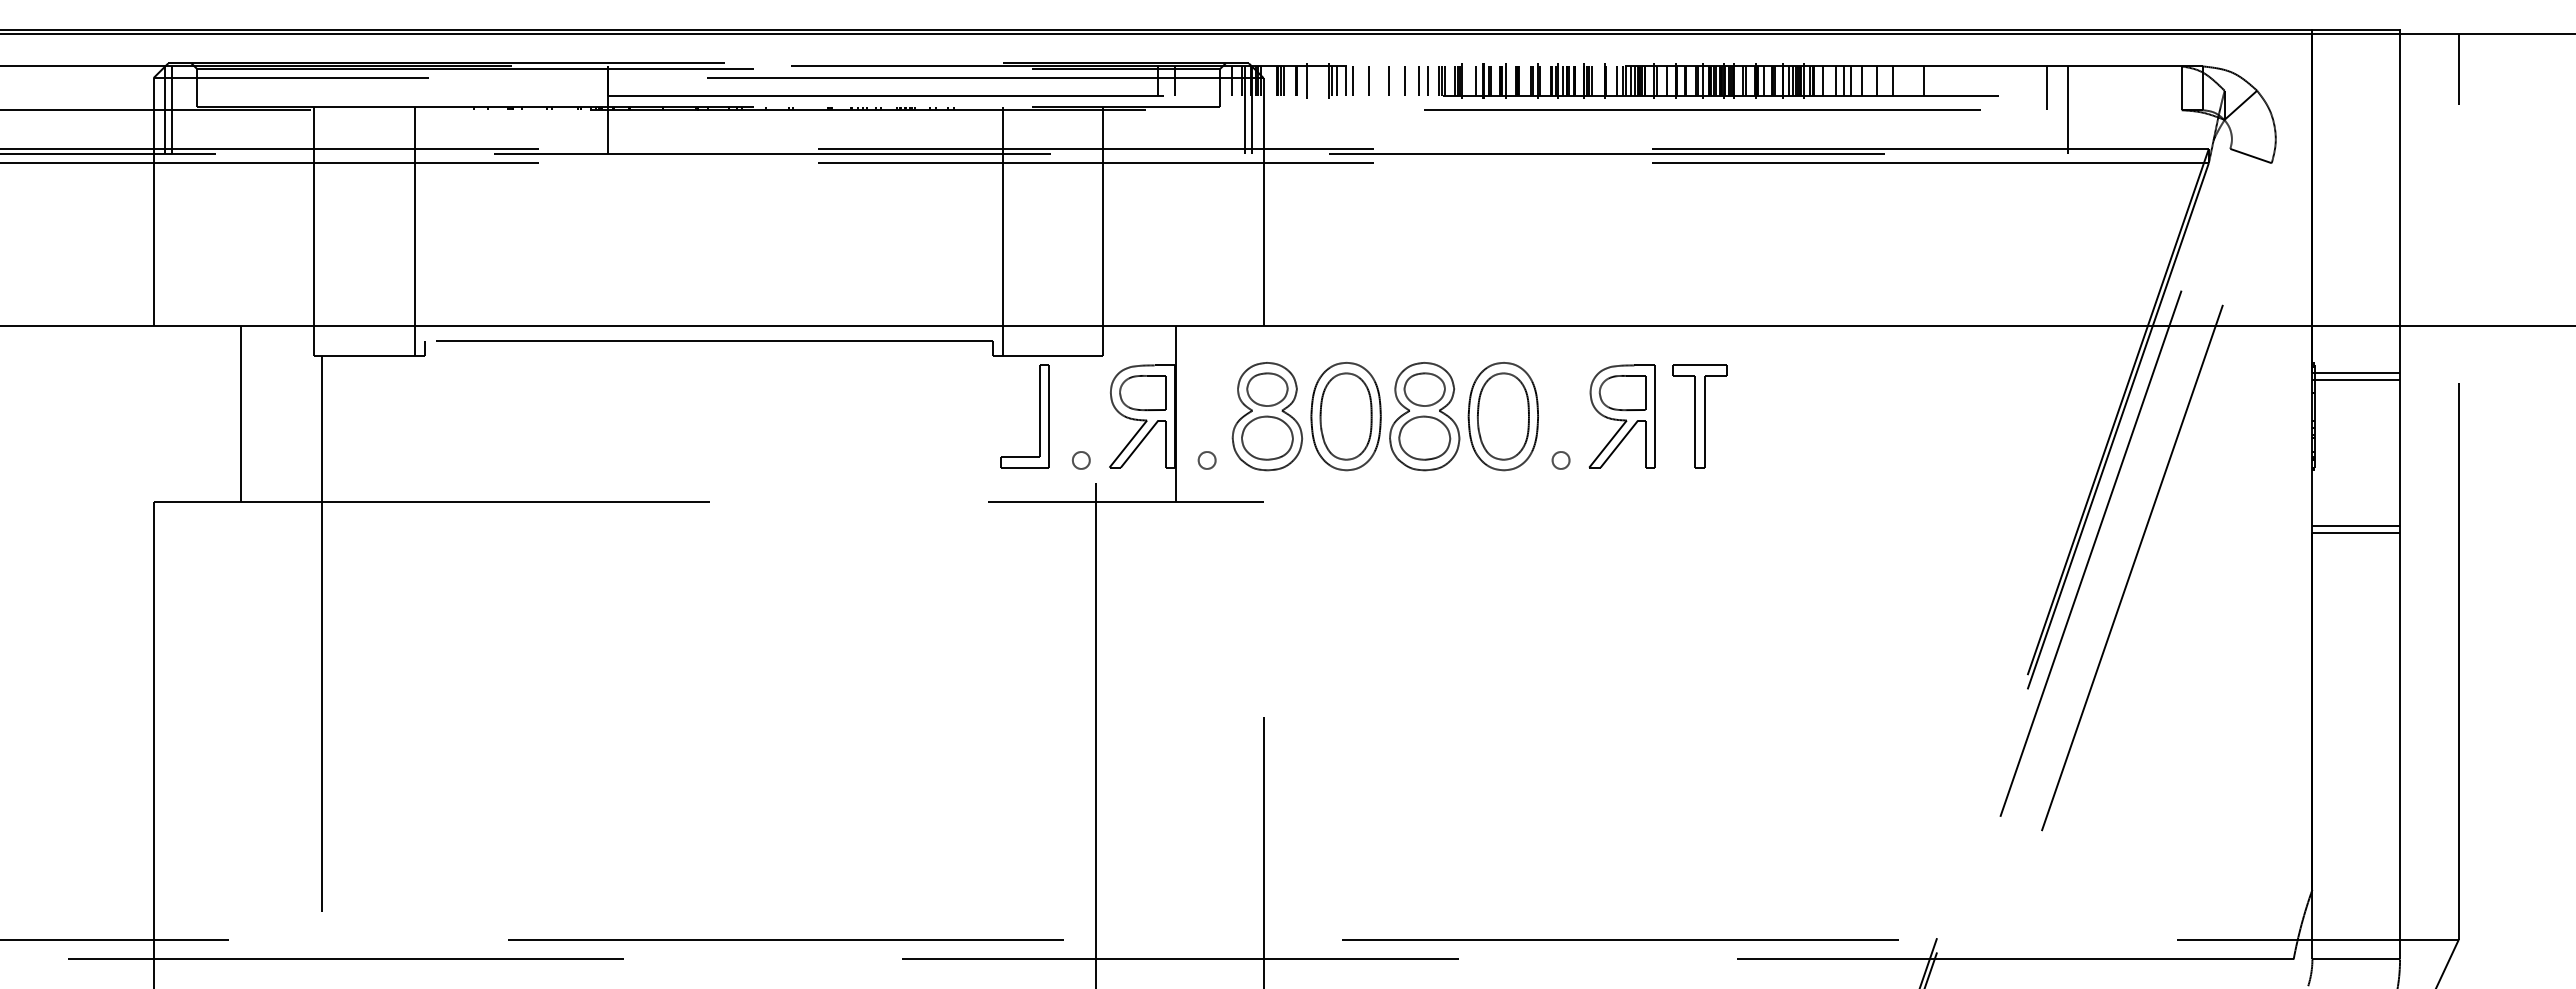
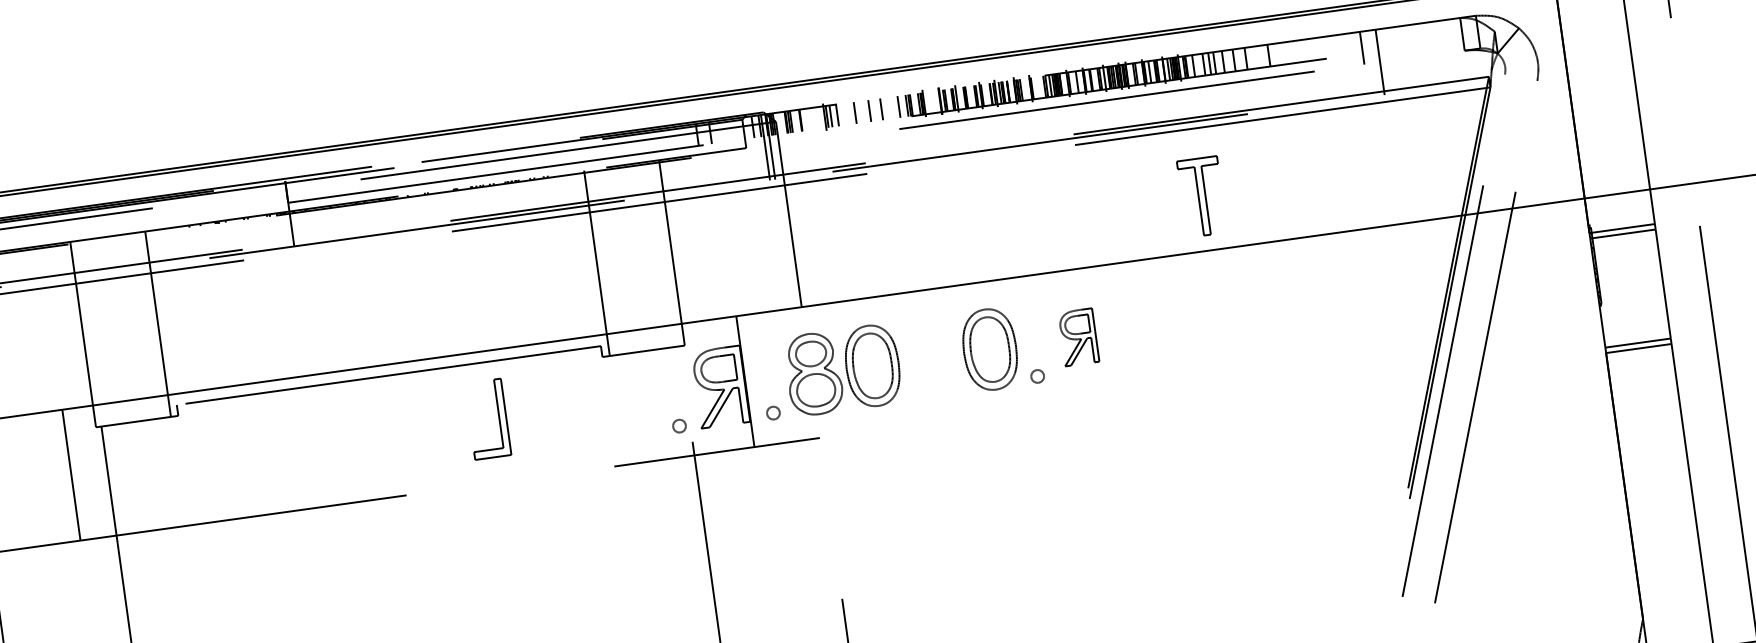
line: (1306, 80) -> (808, 119), removed
line: (1353, 80) -> (843, 114), removed
line: (1419, 80) -> (892, 107), removed
line: (1475, 80) -> (934, 101), removed
line: (1617, 80) -> (1040, 86), removed
line: (2250, 155) -> (1520, 77), removed
line: (241, 413) -> (71, 474), moved
part: (1039, 416) -> (498, 417), moved
part: (1424, 416) -> (931, 357), removed
part: (1621, 416) -> (1078, 337), size x0.7
part: (1699, 416) -> (1201, 196), moved

